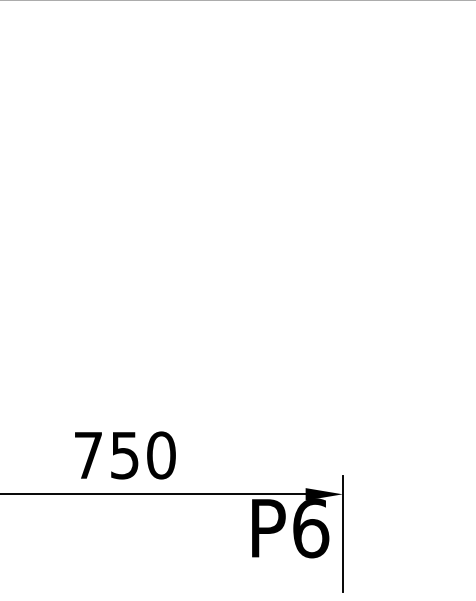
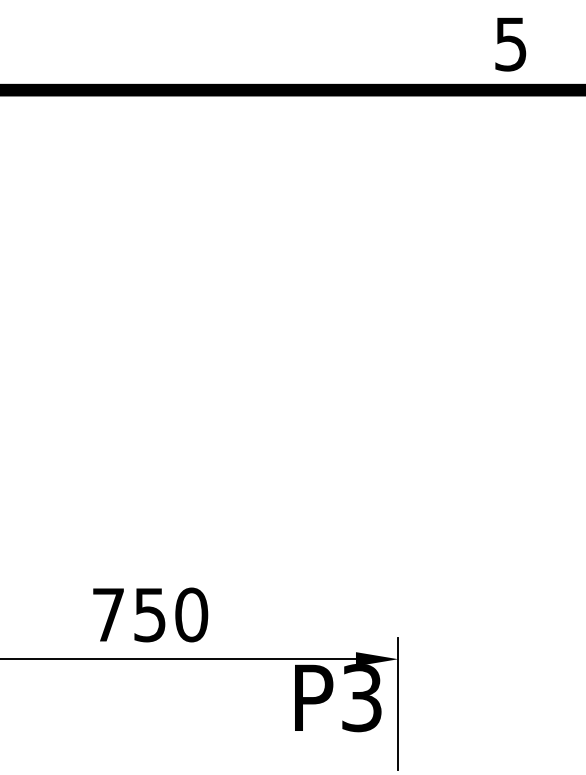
text: (311, 528) -> (362, 698), P6 -> P3

